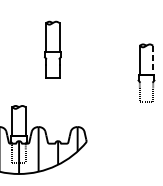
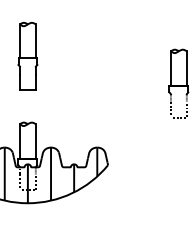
part: (52, 50) -> (27, 56), moved
line: (152, 60) -> (186, 68), dashed -> solid

